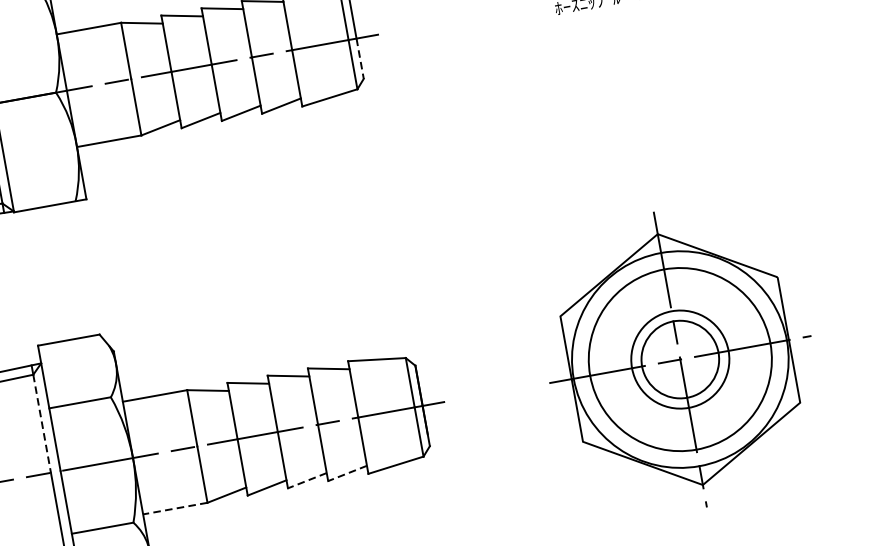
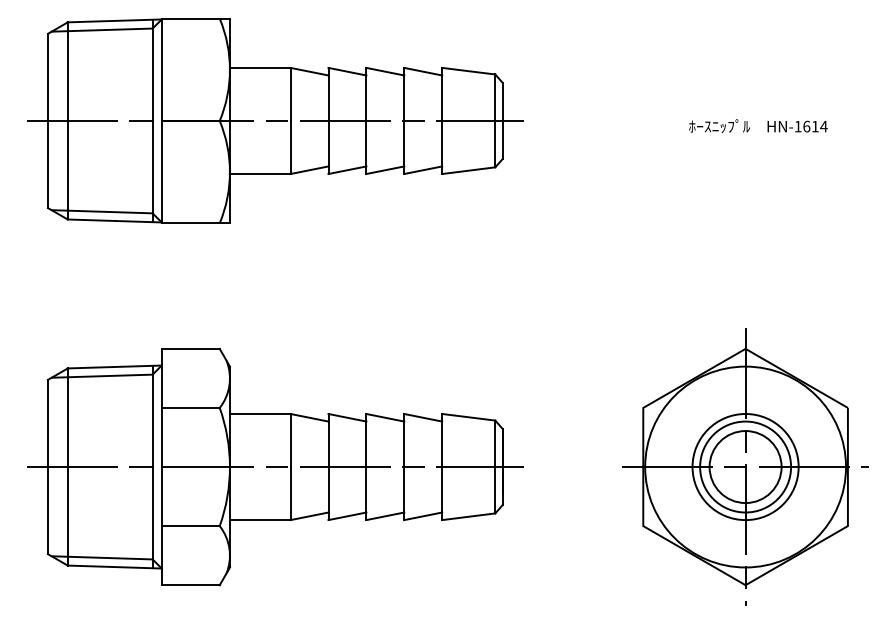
line: (359, 58) -> (502, 139), dashed -> solid
circle: (680, 359) -> (745, 466), size x0.62
line: (42, 424) -> (152, 421), dashed -> solid
line: (346, 473) -> (422, 516), dashed -> solid
line: (306, 481) -> (384, 516), dashed -> solid
line: (174, 509) -> (259, 520), dashed -> solid

